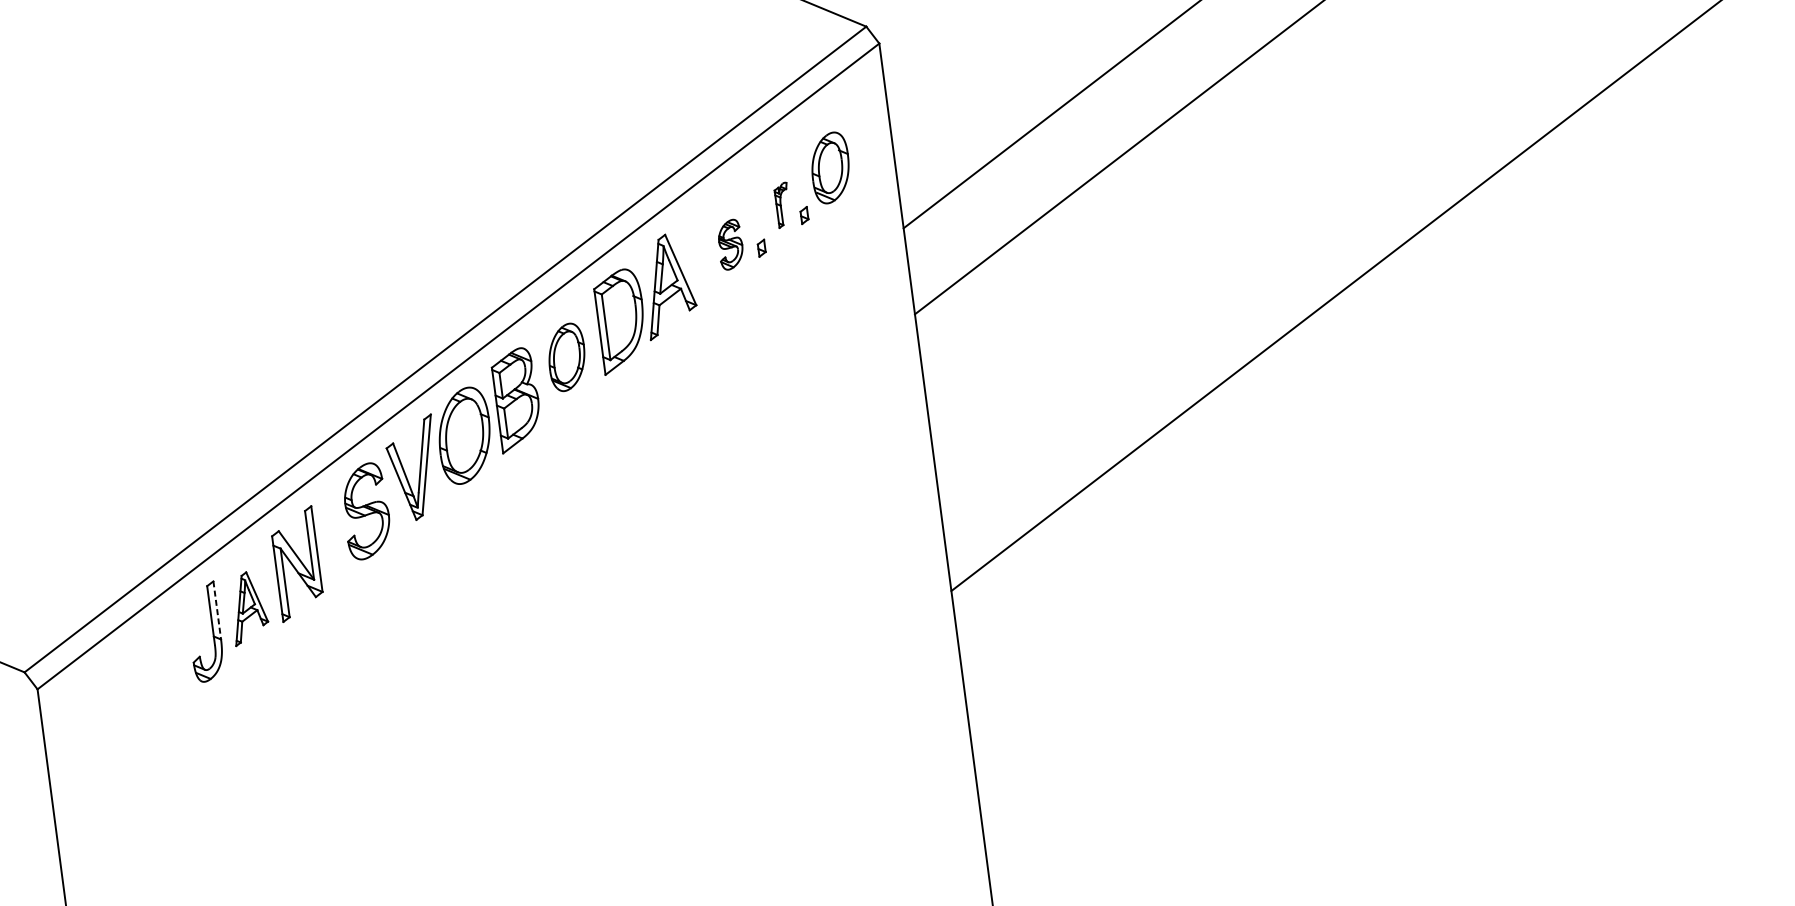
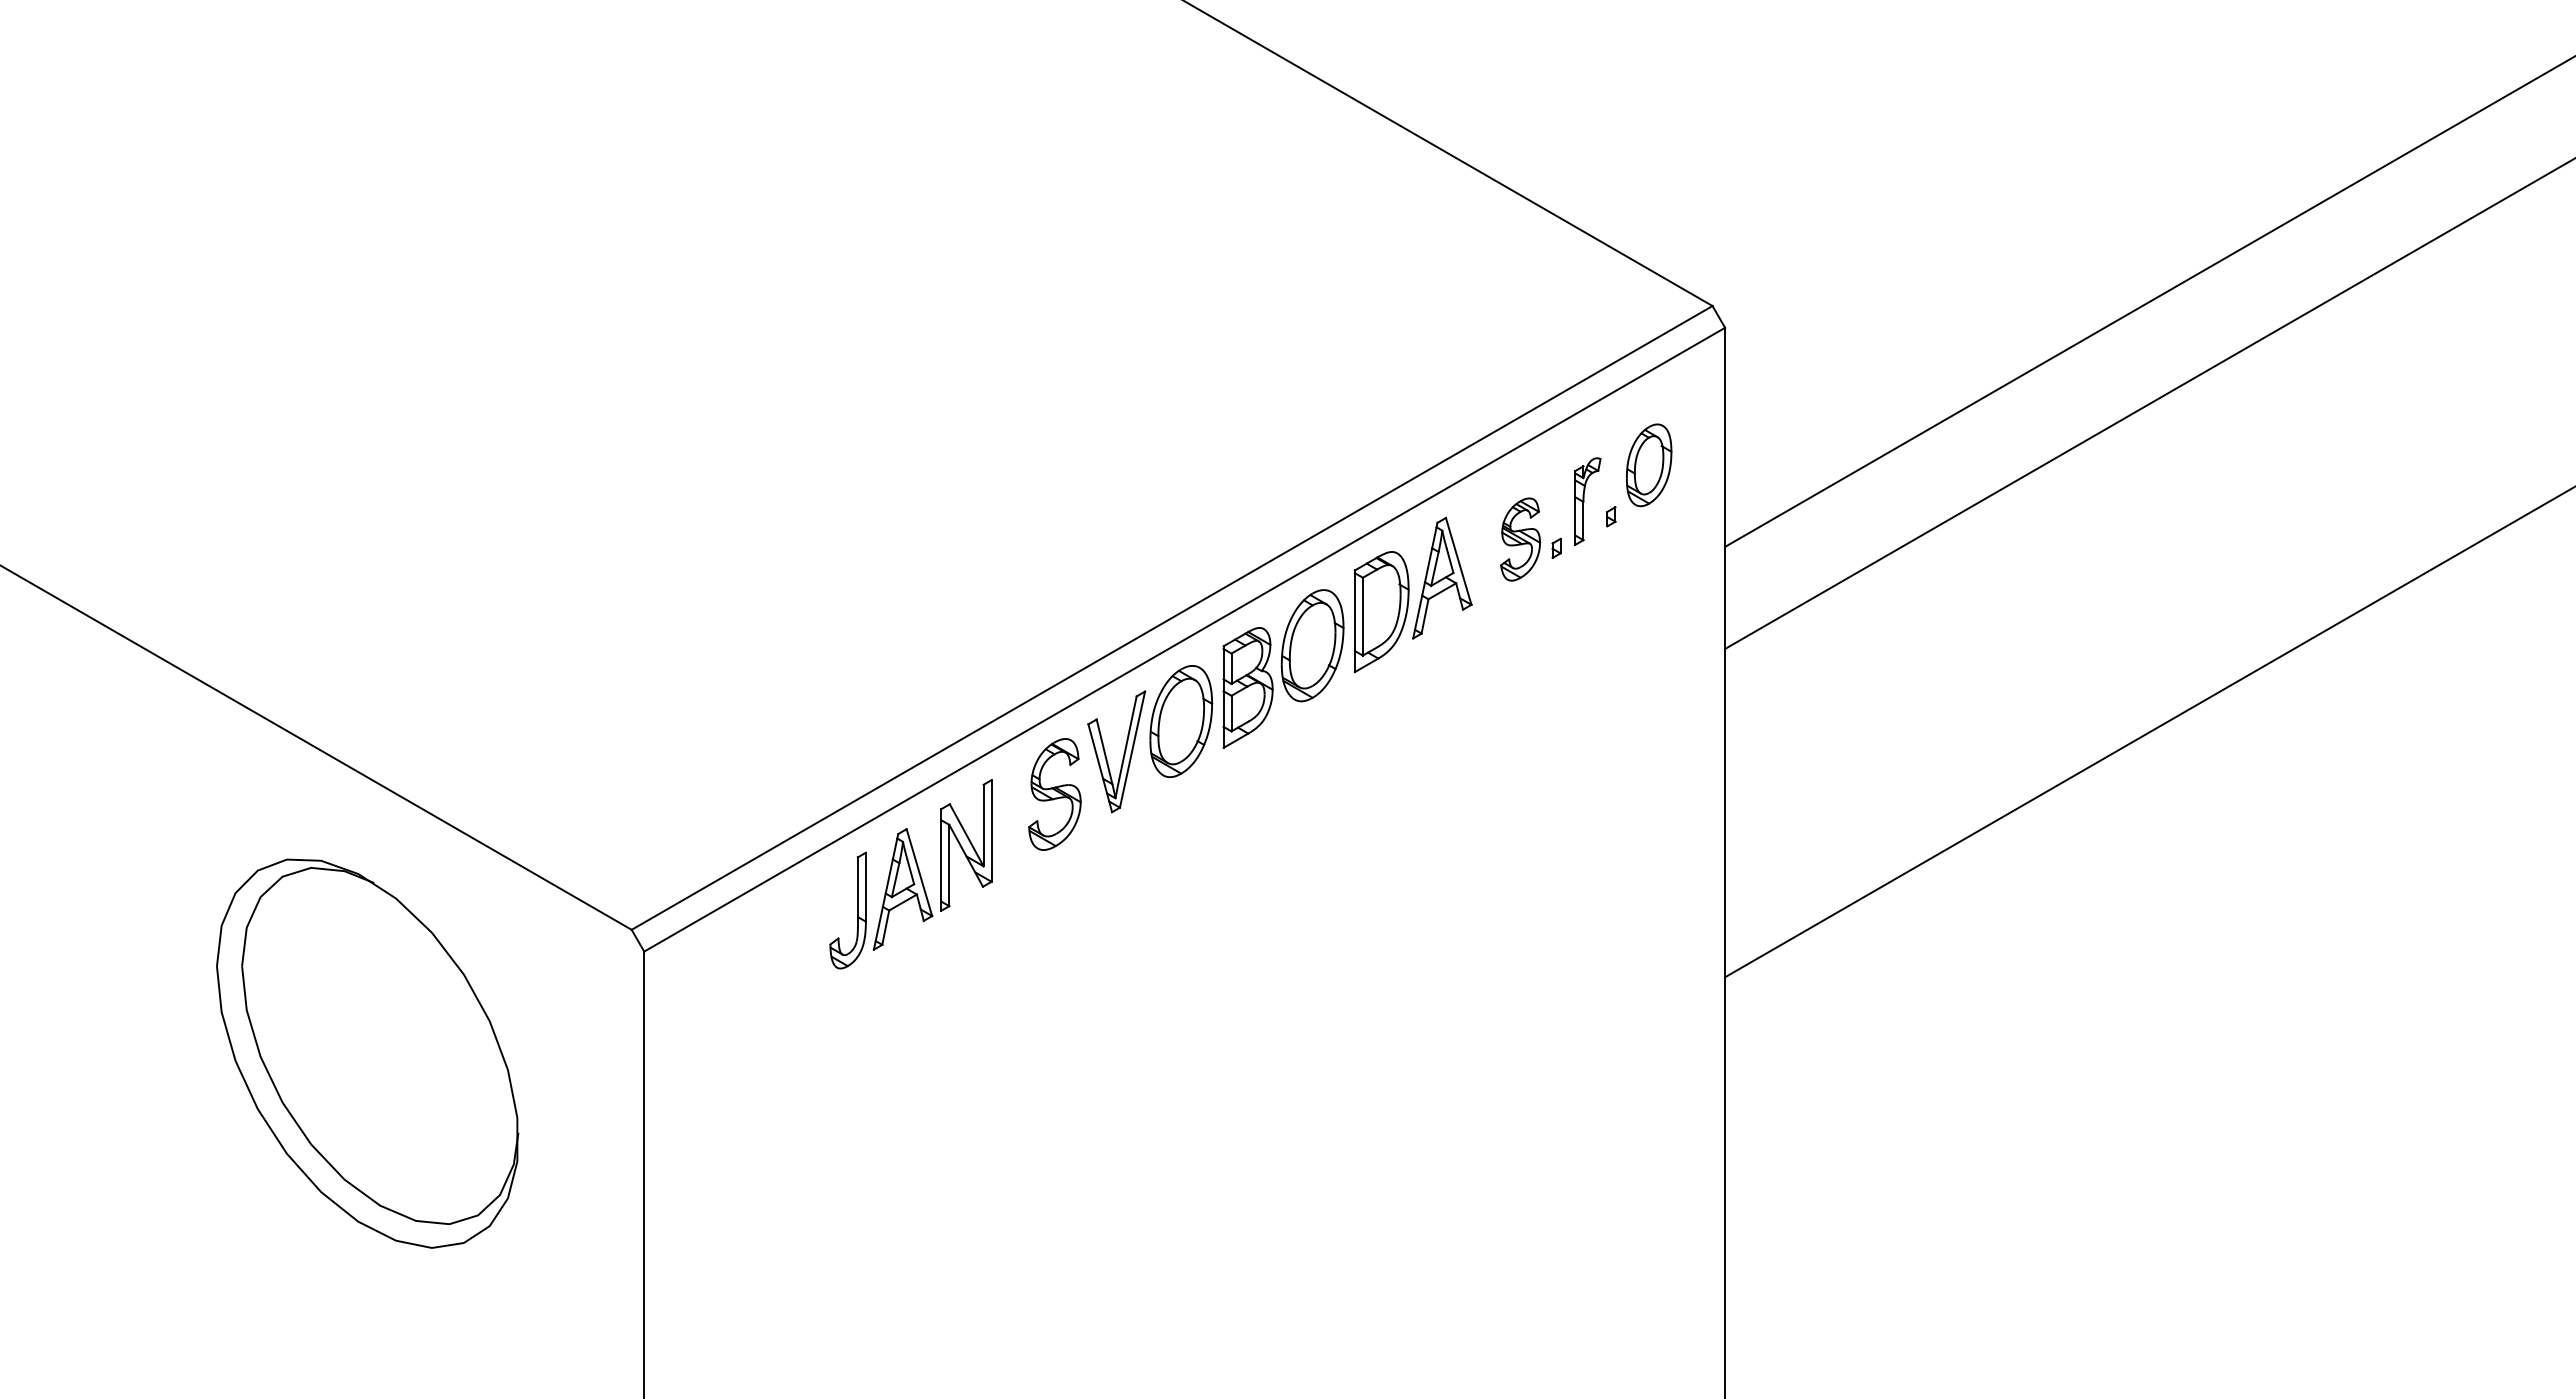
part: (782, 205) -> (1587, 501), size x1.67
part: (730, 244) -> (1520, 539), size x1.43
part: (566, 357) -> (1312, 645), size x1.43
part: (248, 608) -> (902, 889), size x1.43
line: (216, 610) -> (865, 887), dashed -> solid

